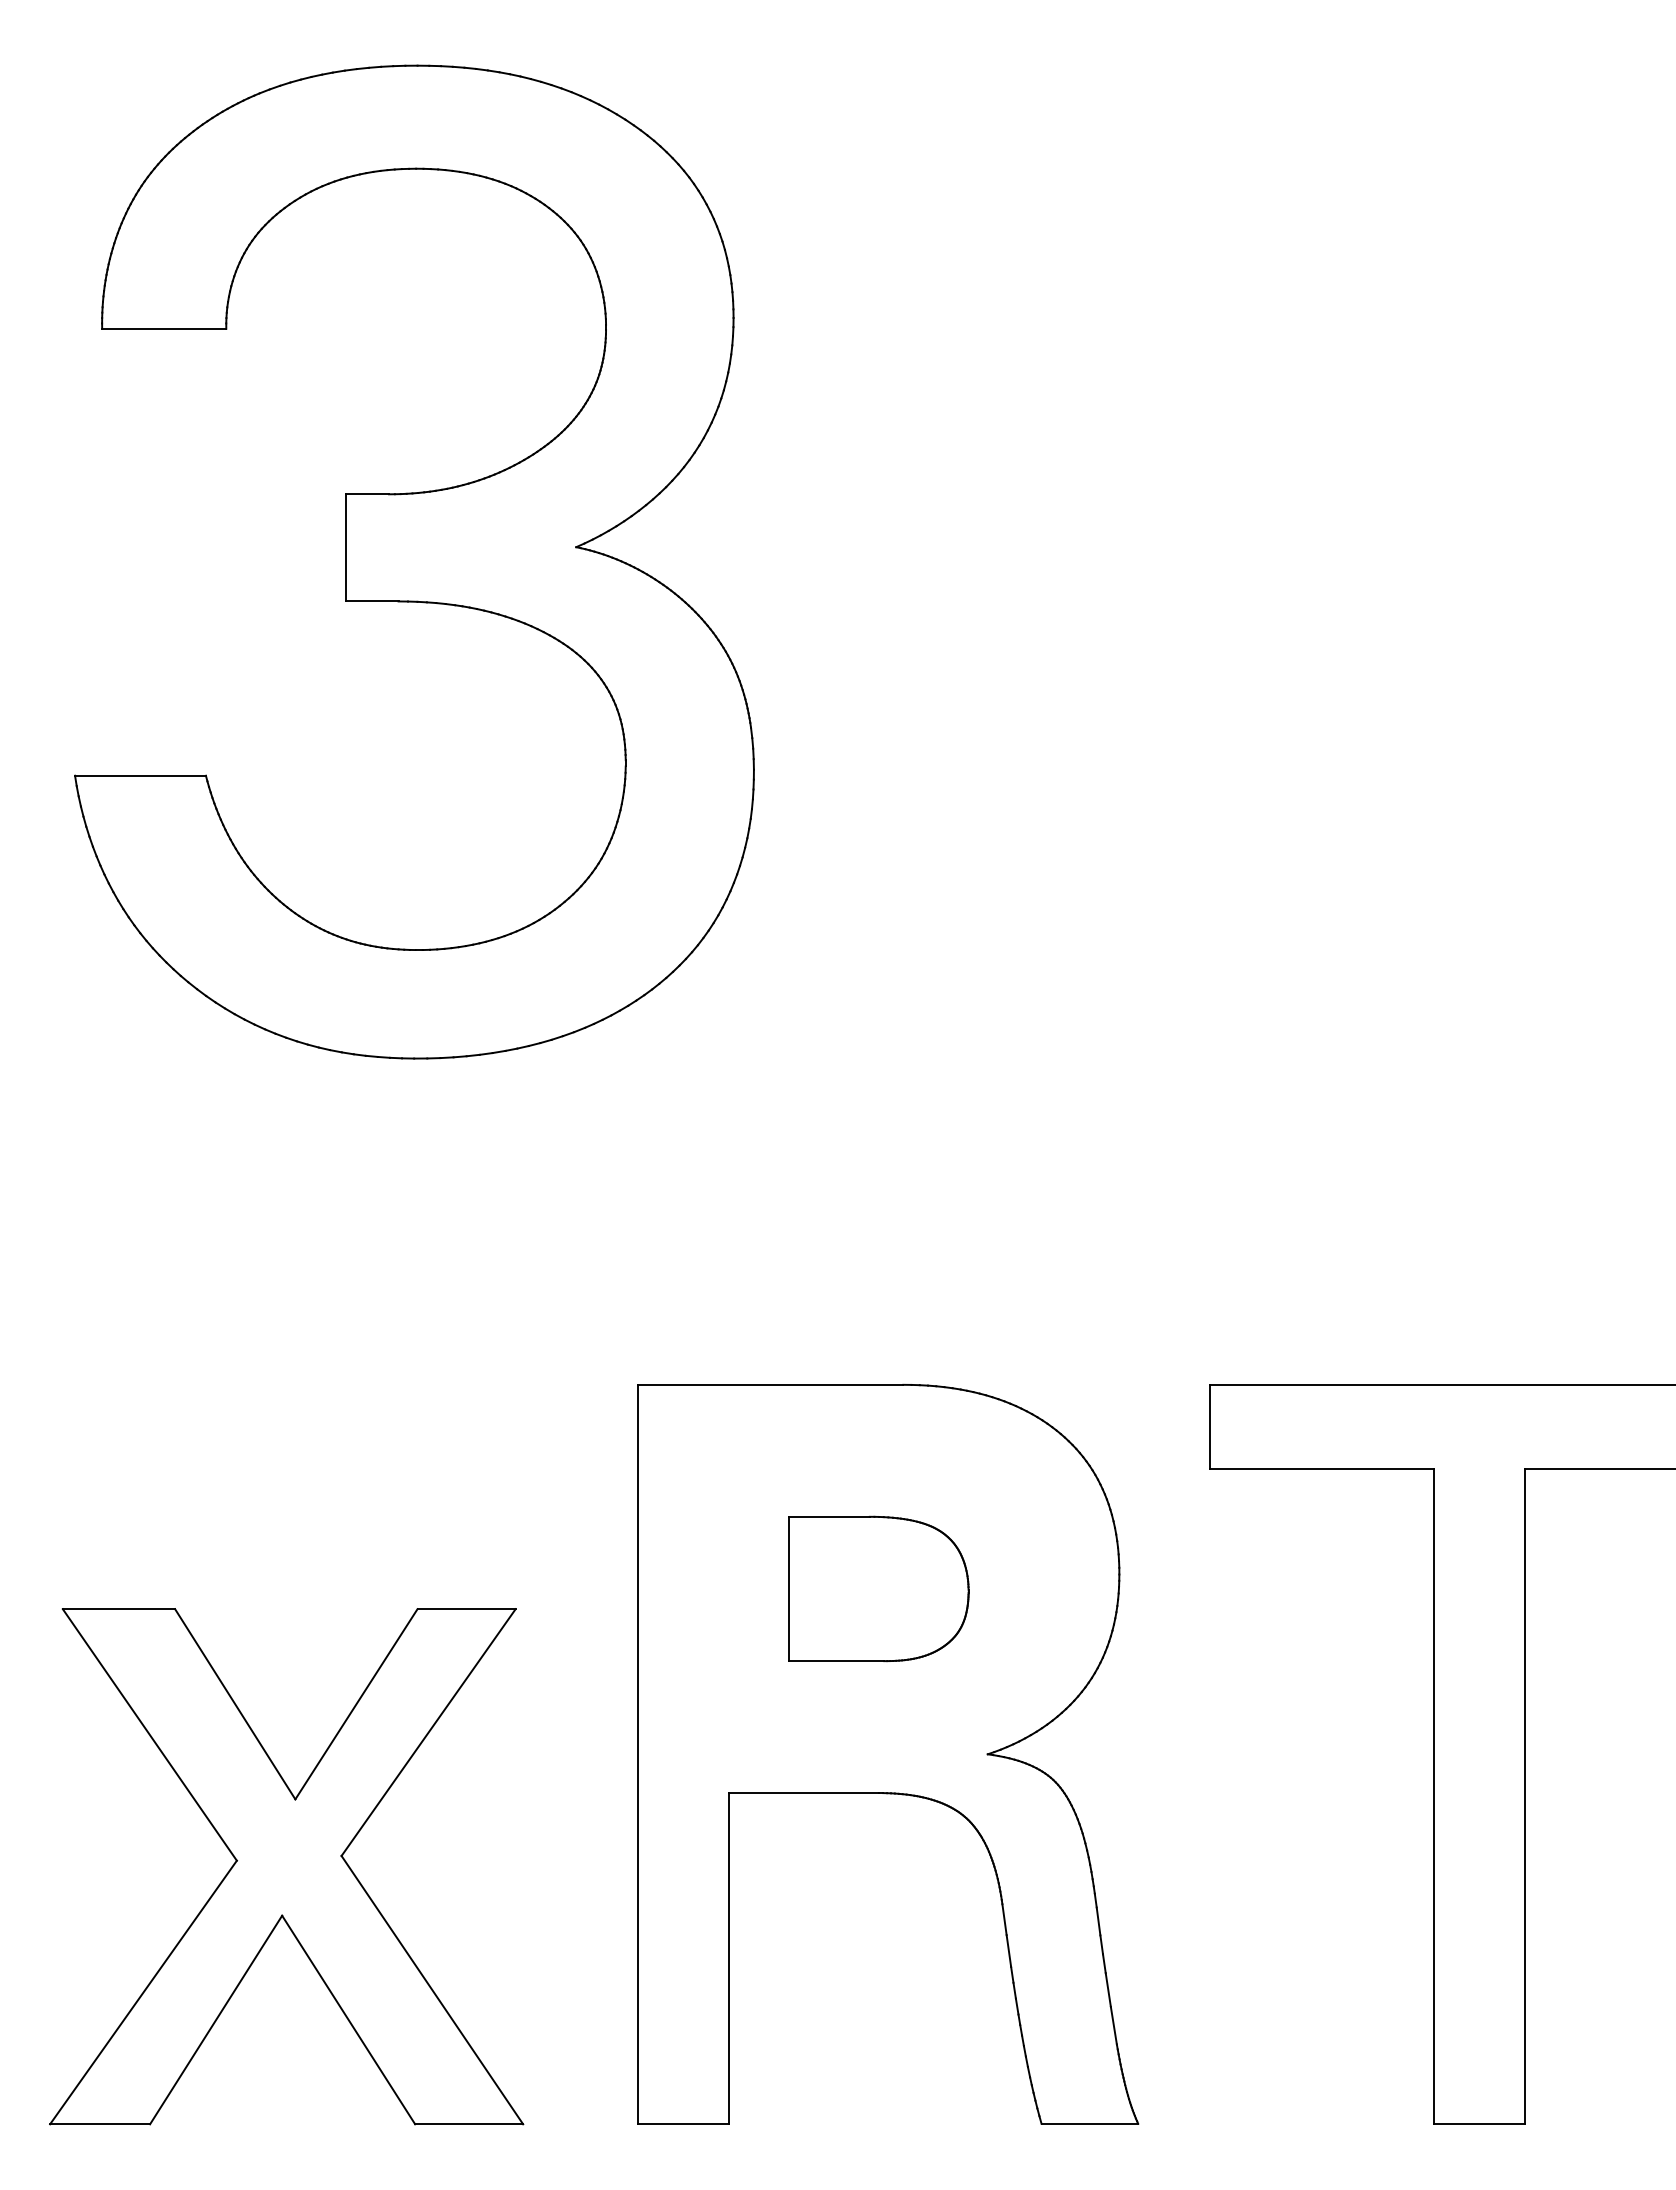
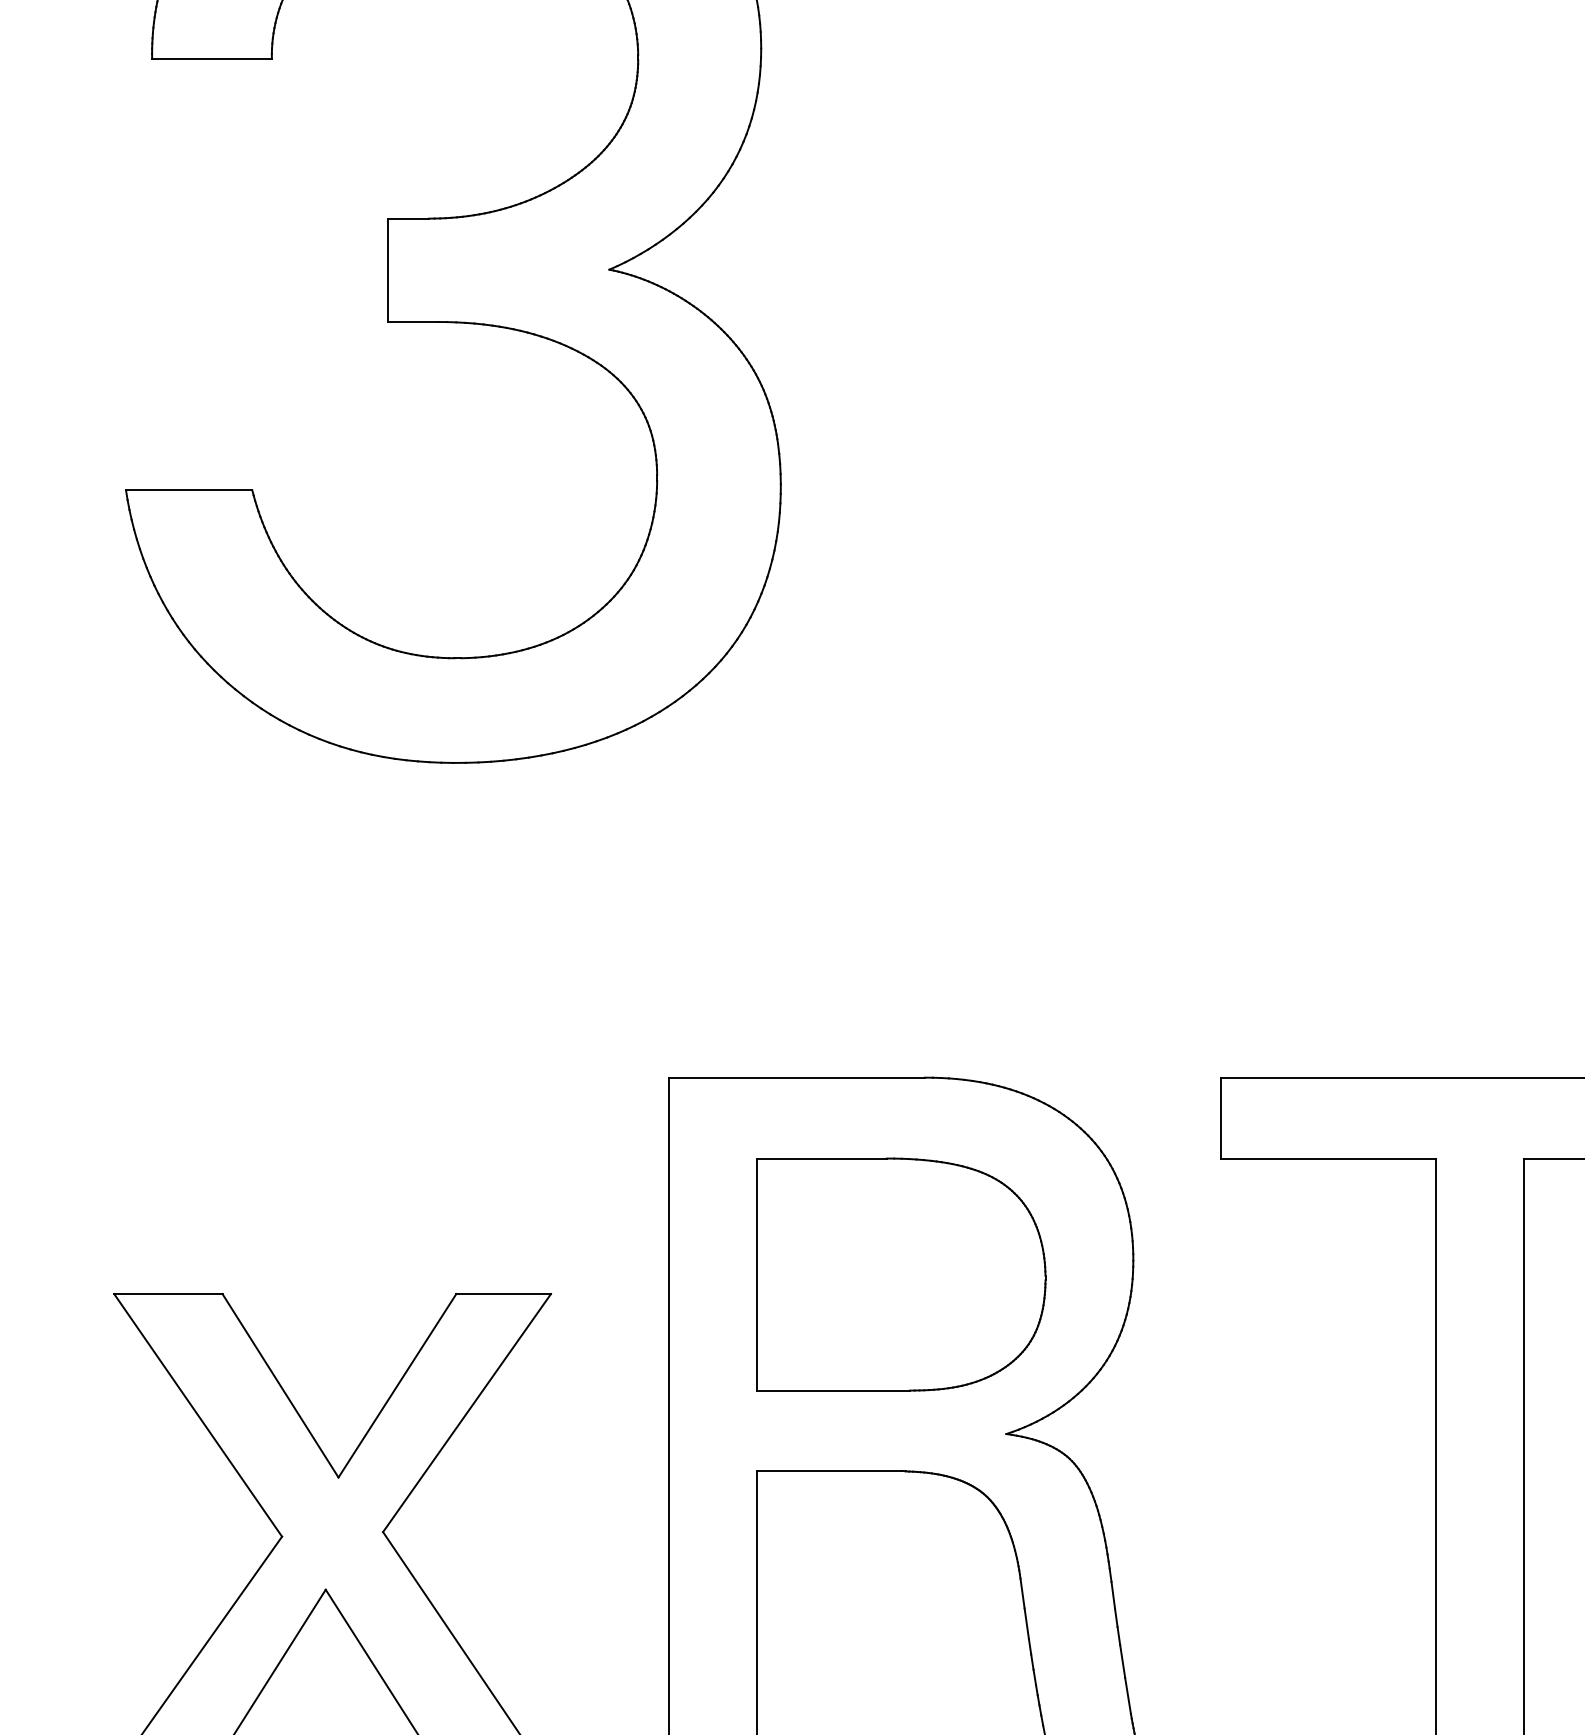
part: (878, 1588) -> (900, 1274), size x1.67

